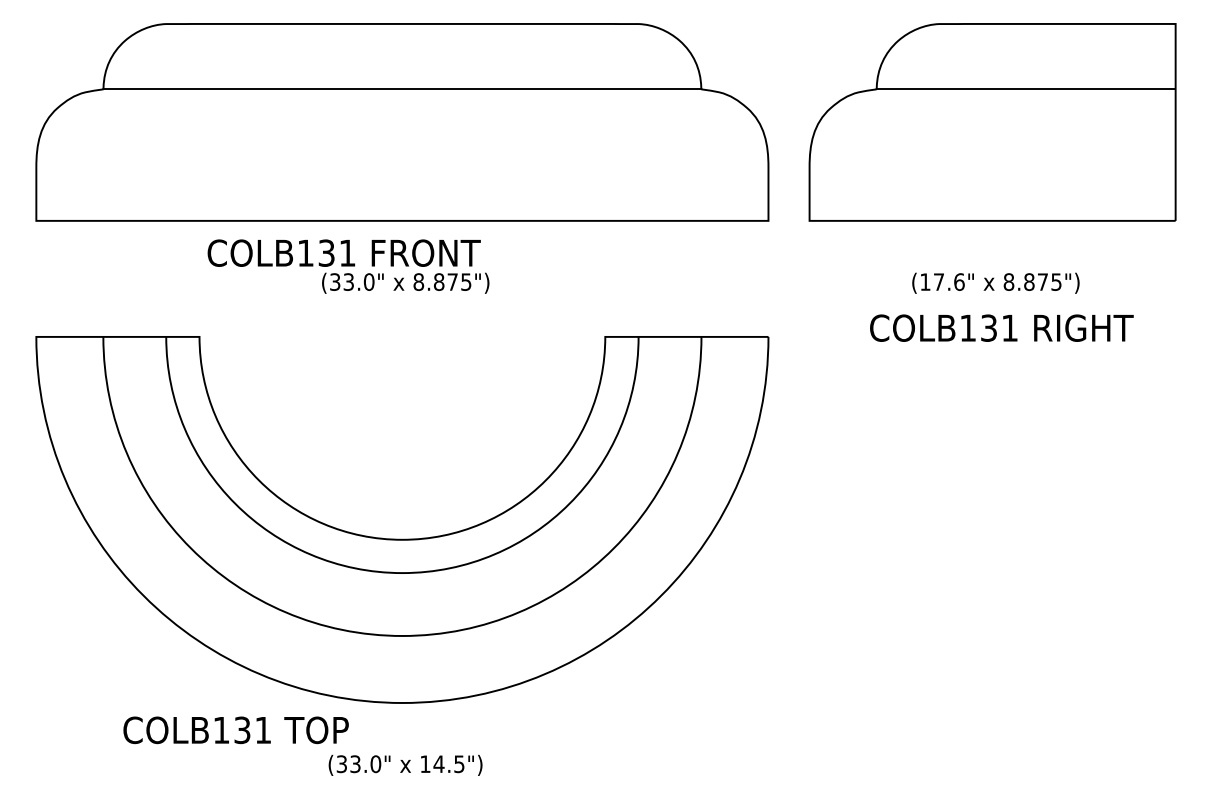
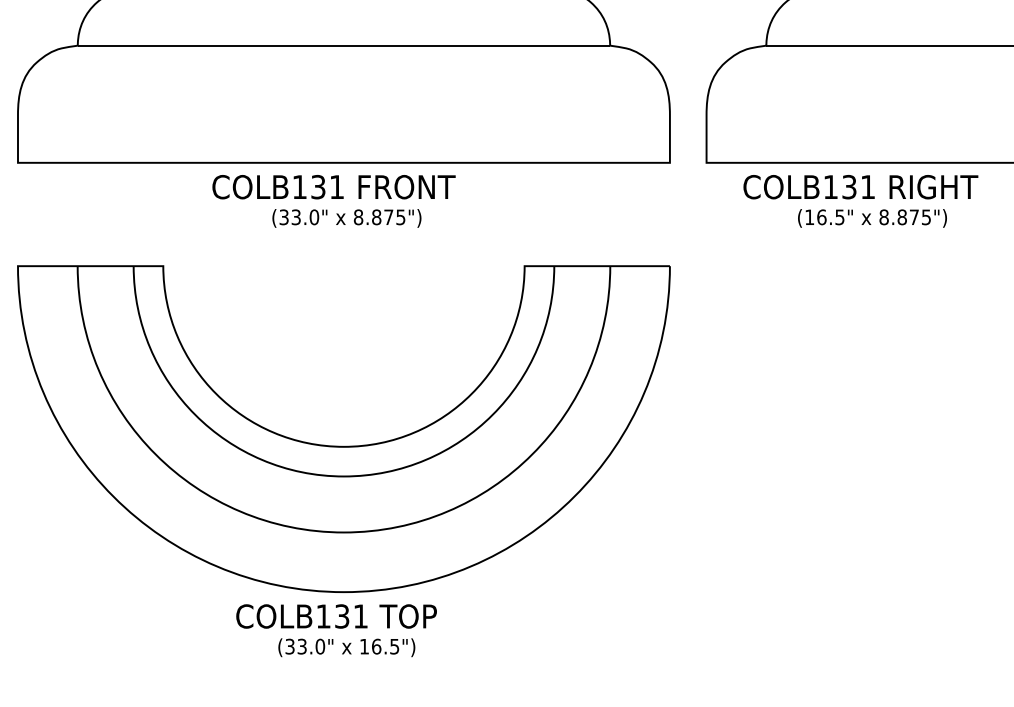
text: (343, 252) -> (333, 186), moved
text: (948, 281) -> (830, 216), (17.6" -> (16.5"
text: (1001, 327) -> (860, 186), moved
text: (235, 730) -> (336, 616), moved
text: (438, 764) -> (376, 646), 14.5") -> 16.5")

